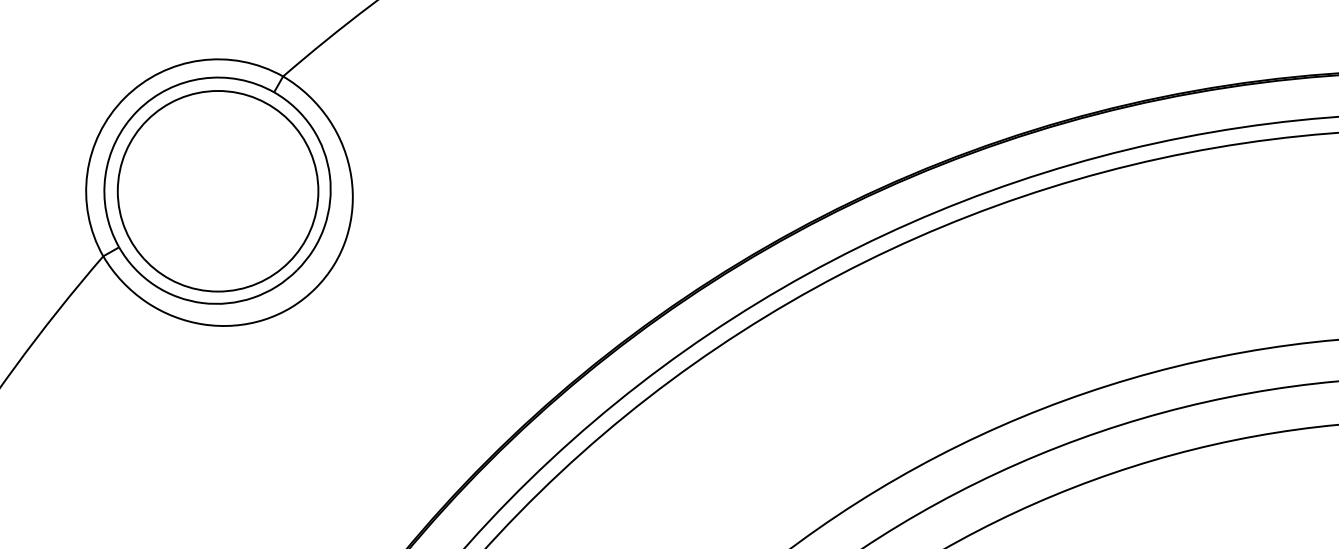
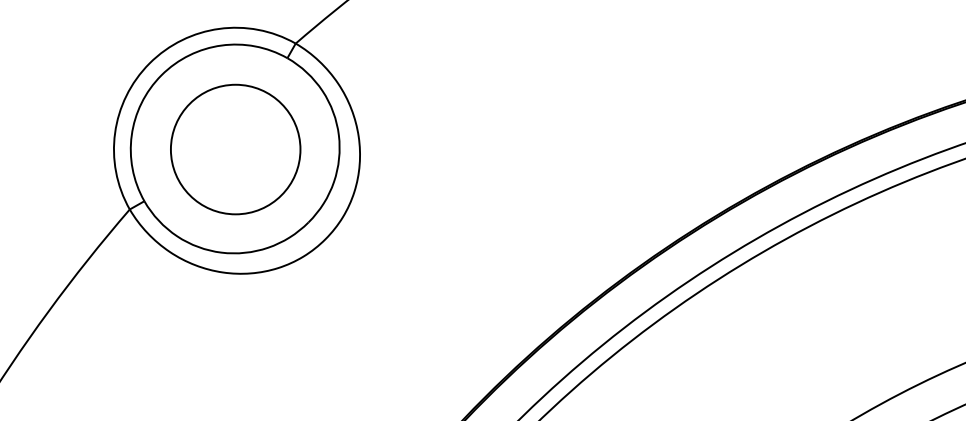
circle: (217, 191) -> (235, 149), size x0.7

